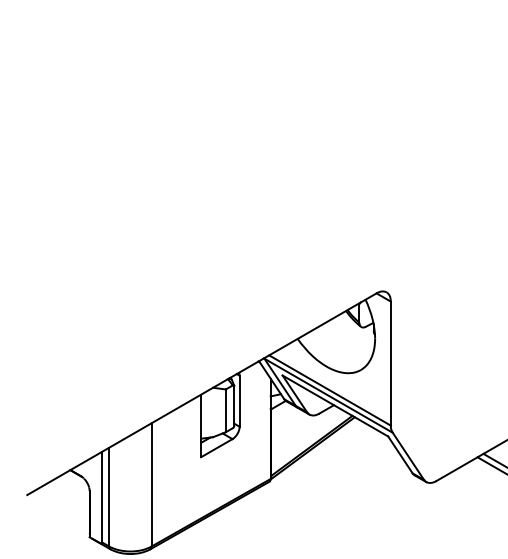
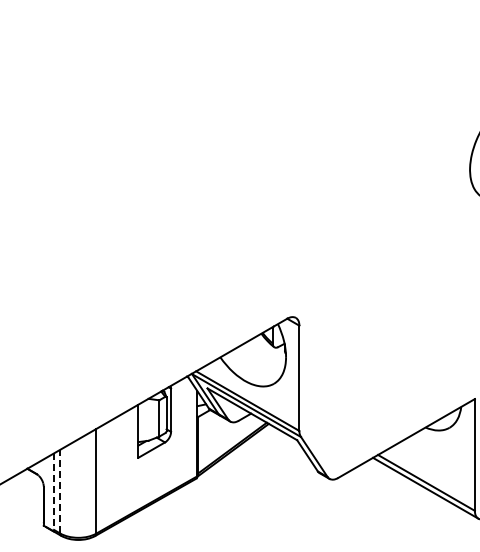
line: (109, 496) -> (60, 491), solid -> dashed
line: (102, 499) -> (54, 493), solid -> dashed

